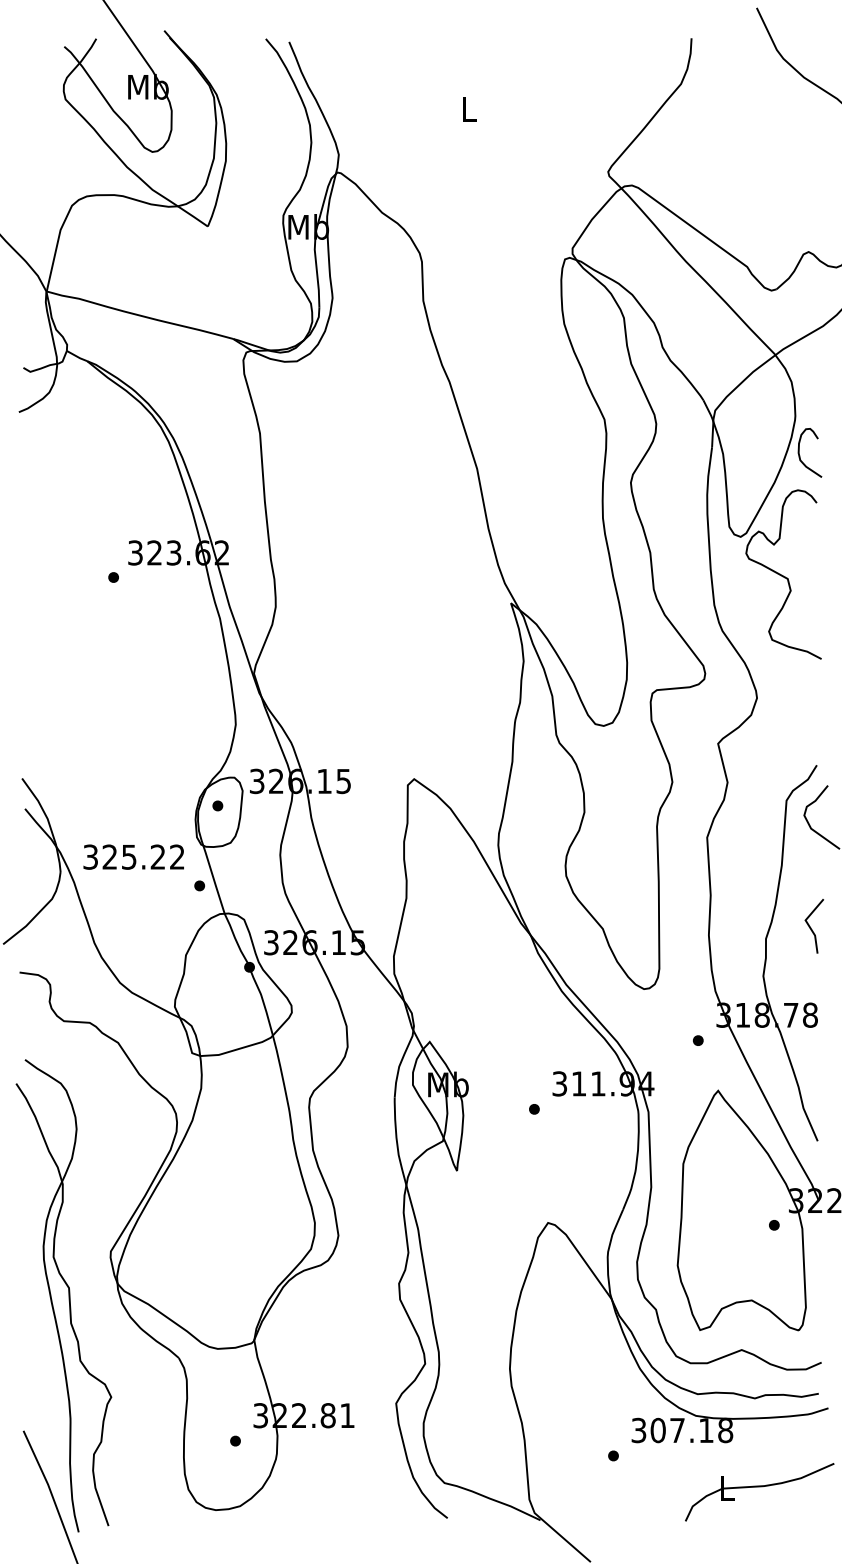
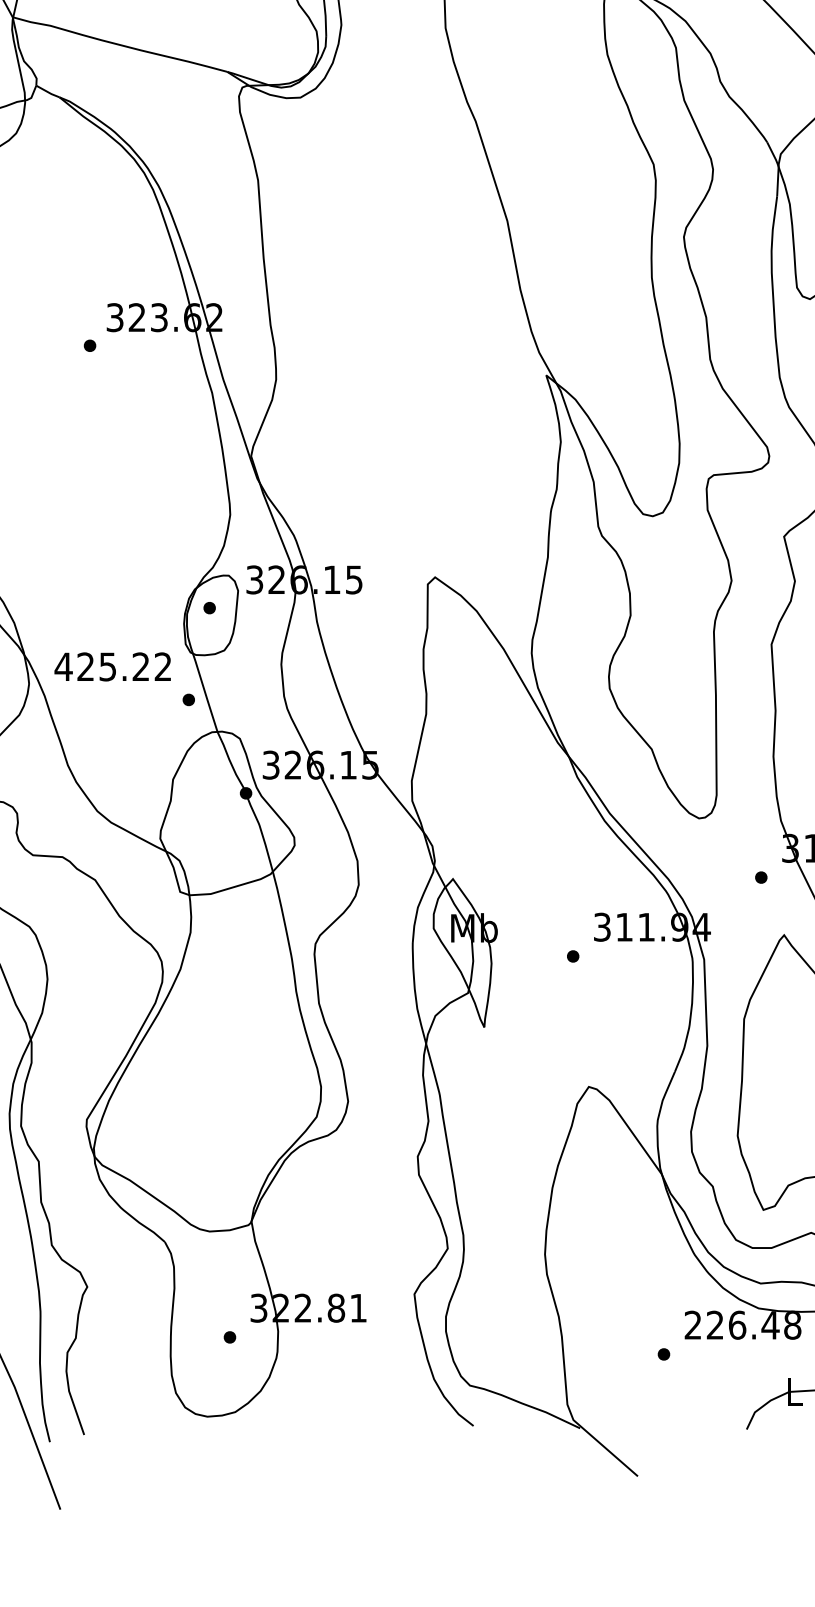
text: (90, 856) -> (63, 666), 325.22 -> 425.22
text: (672, 1430) -> (731, 1325), 307.18 -> 226.48

